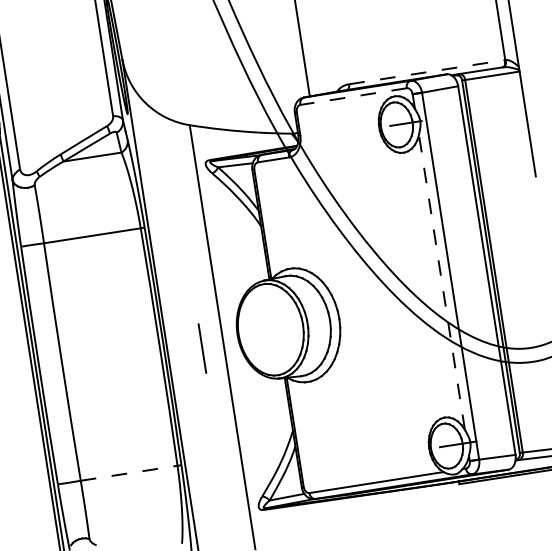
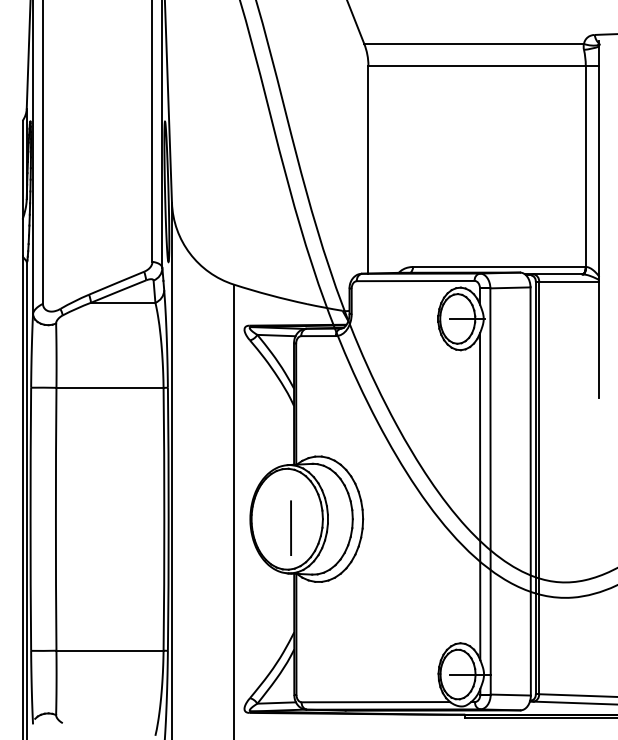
line: (427, 72) -> (499, 267), dashed -> solid
line: (353, 97) -> (415, 281), dashed -> solid
line: (442, 282) -> (480, 496), dashed -> solid
line: (201, 348) -> (290, 527), moved
line: (129, 472) -> (110, 650), dashed -> solid

